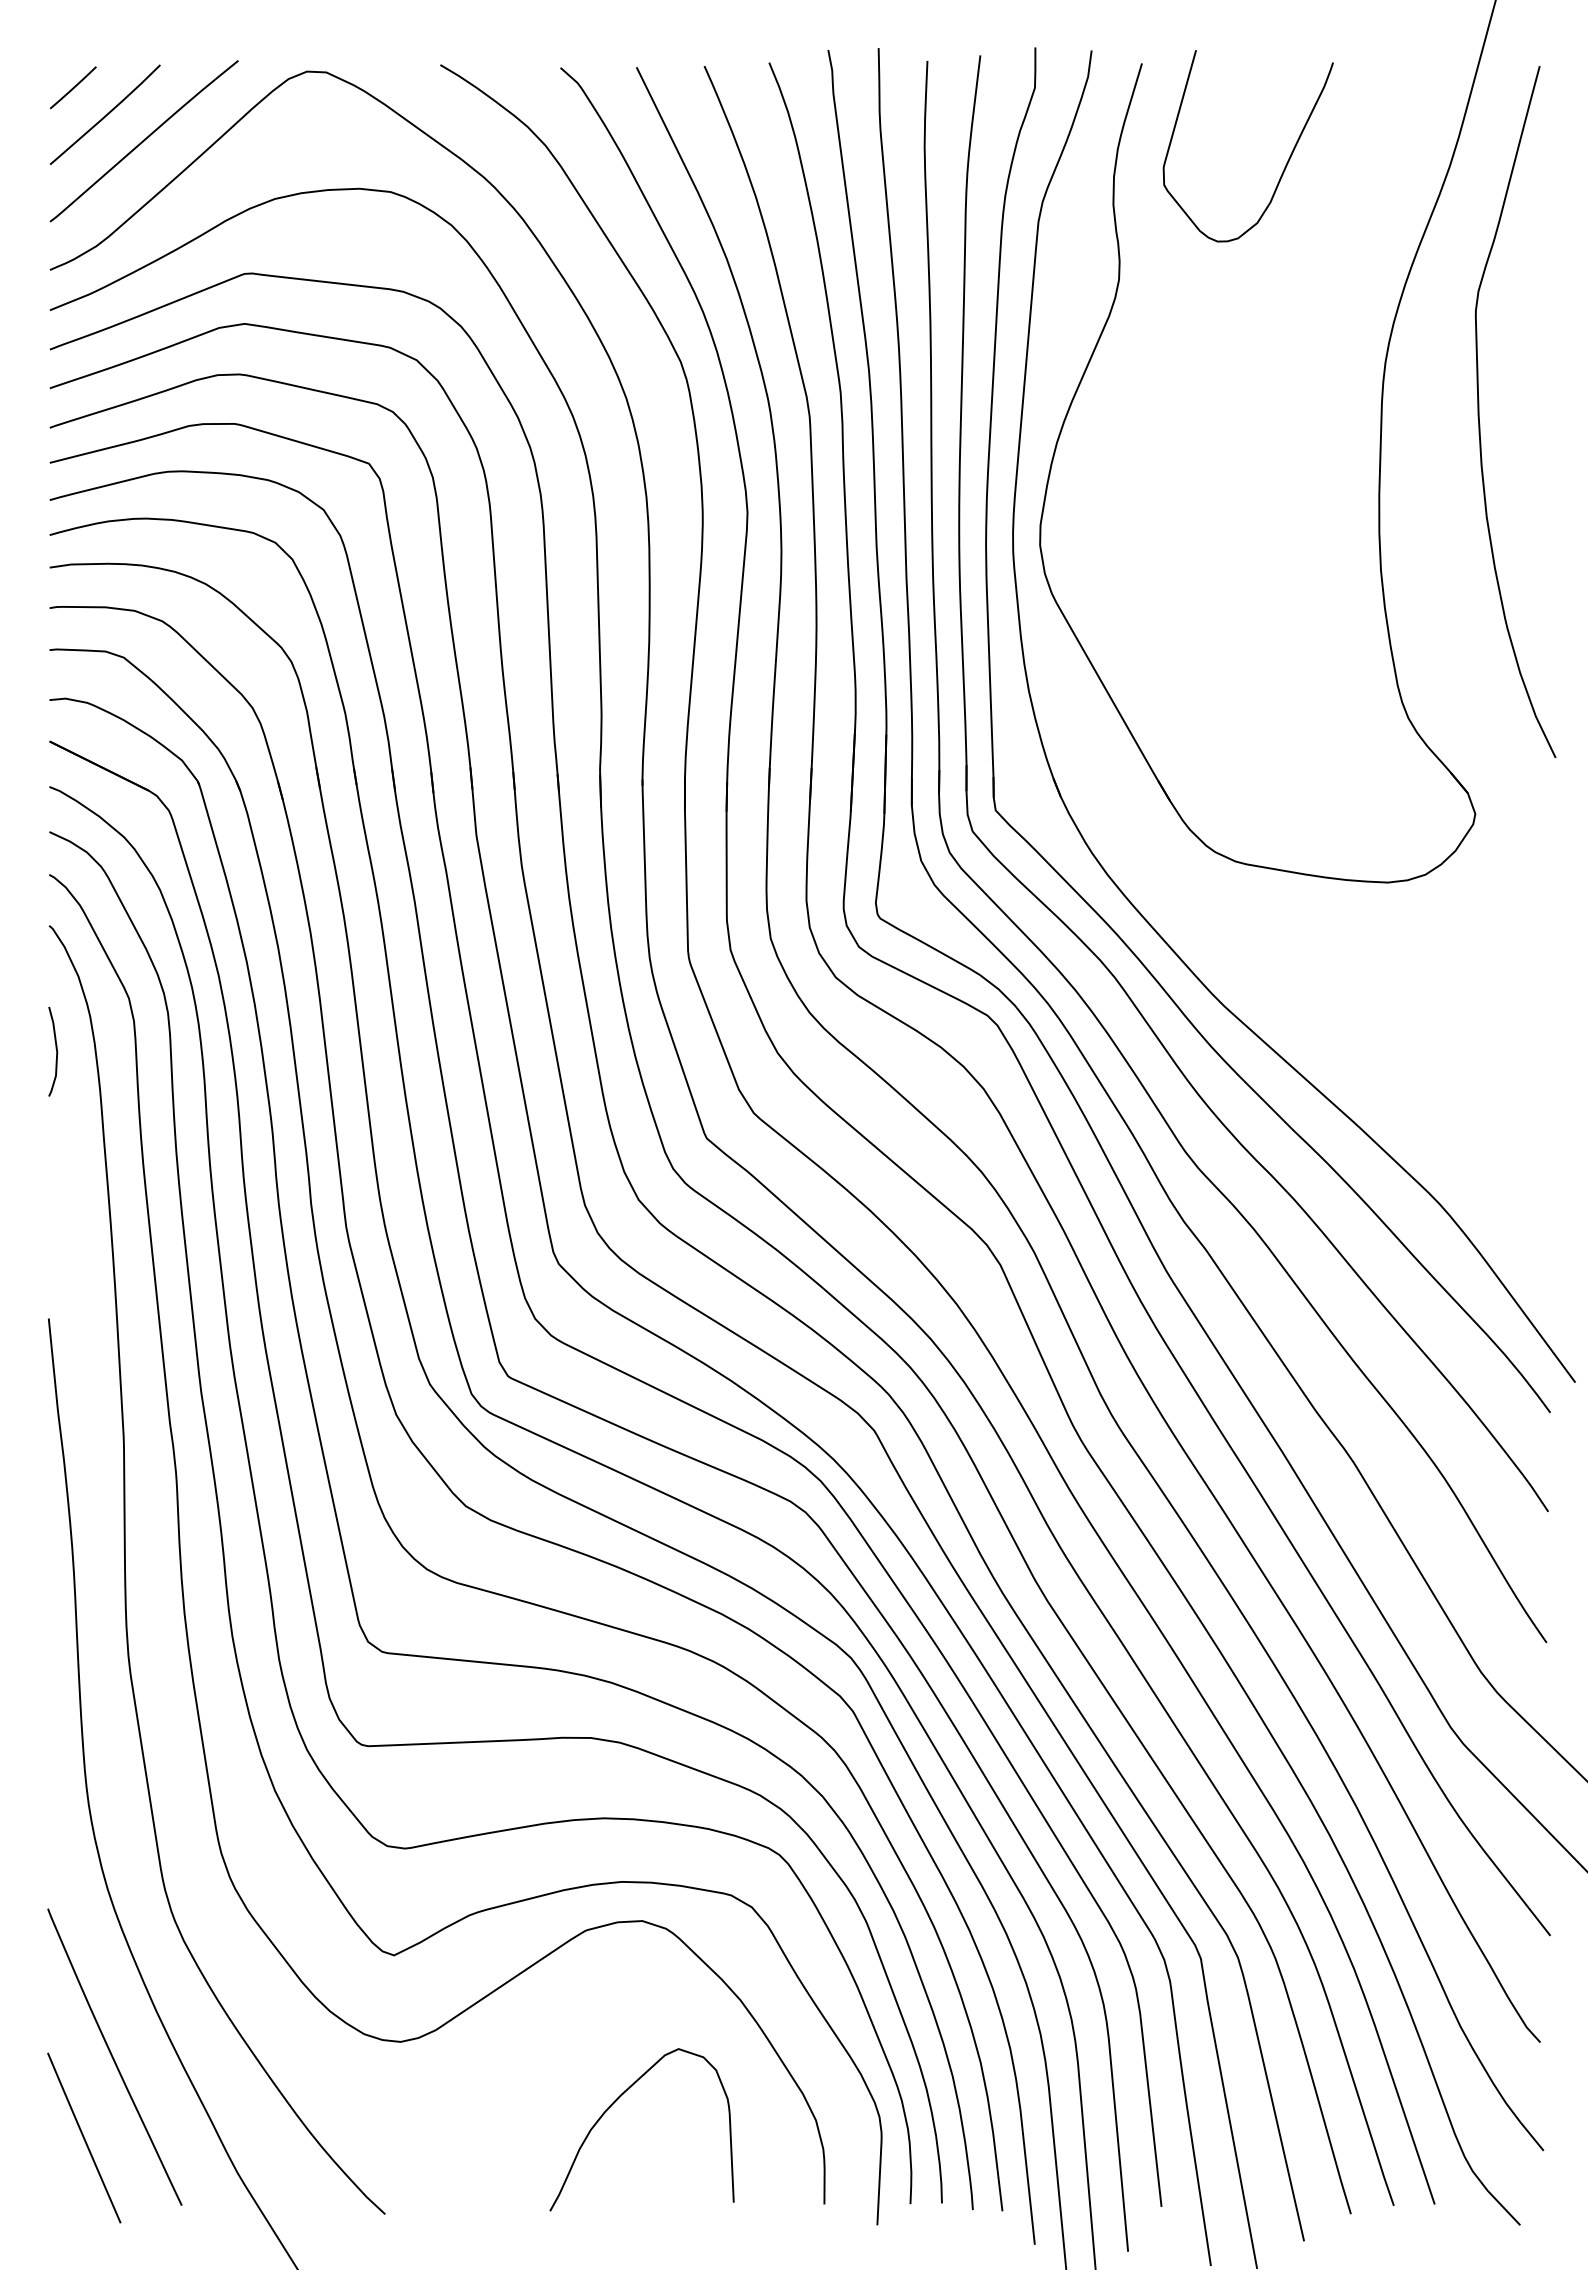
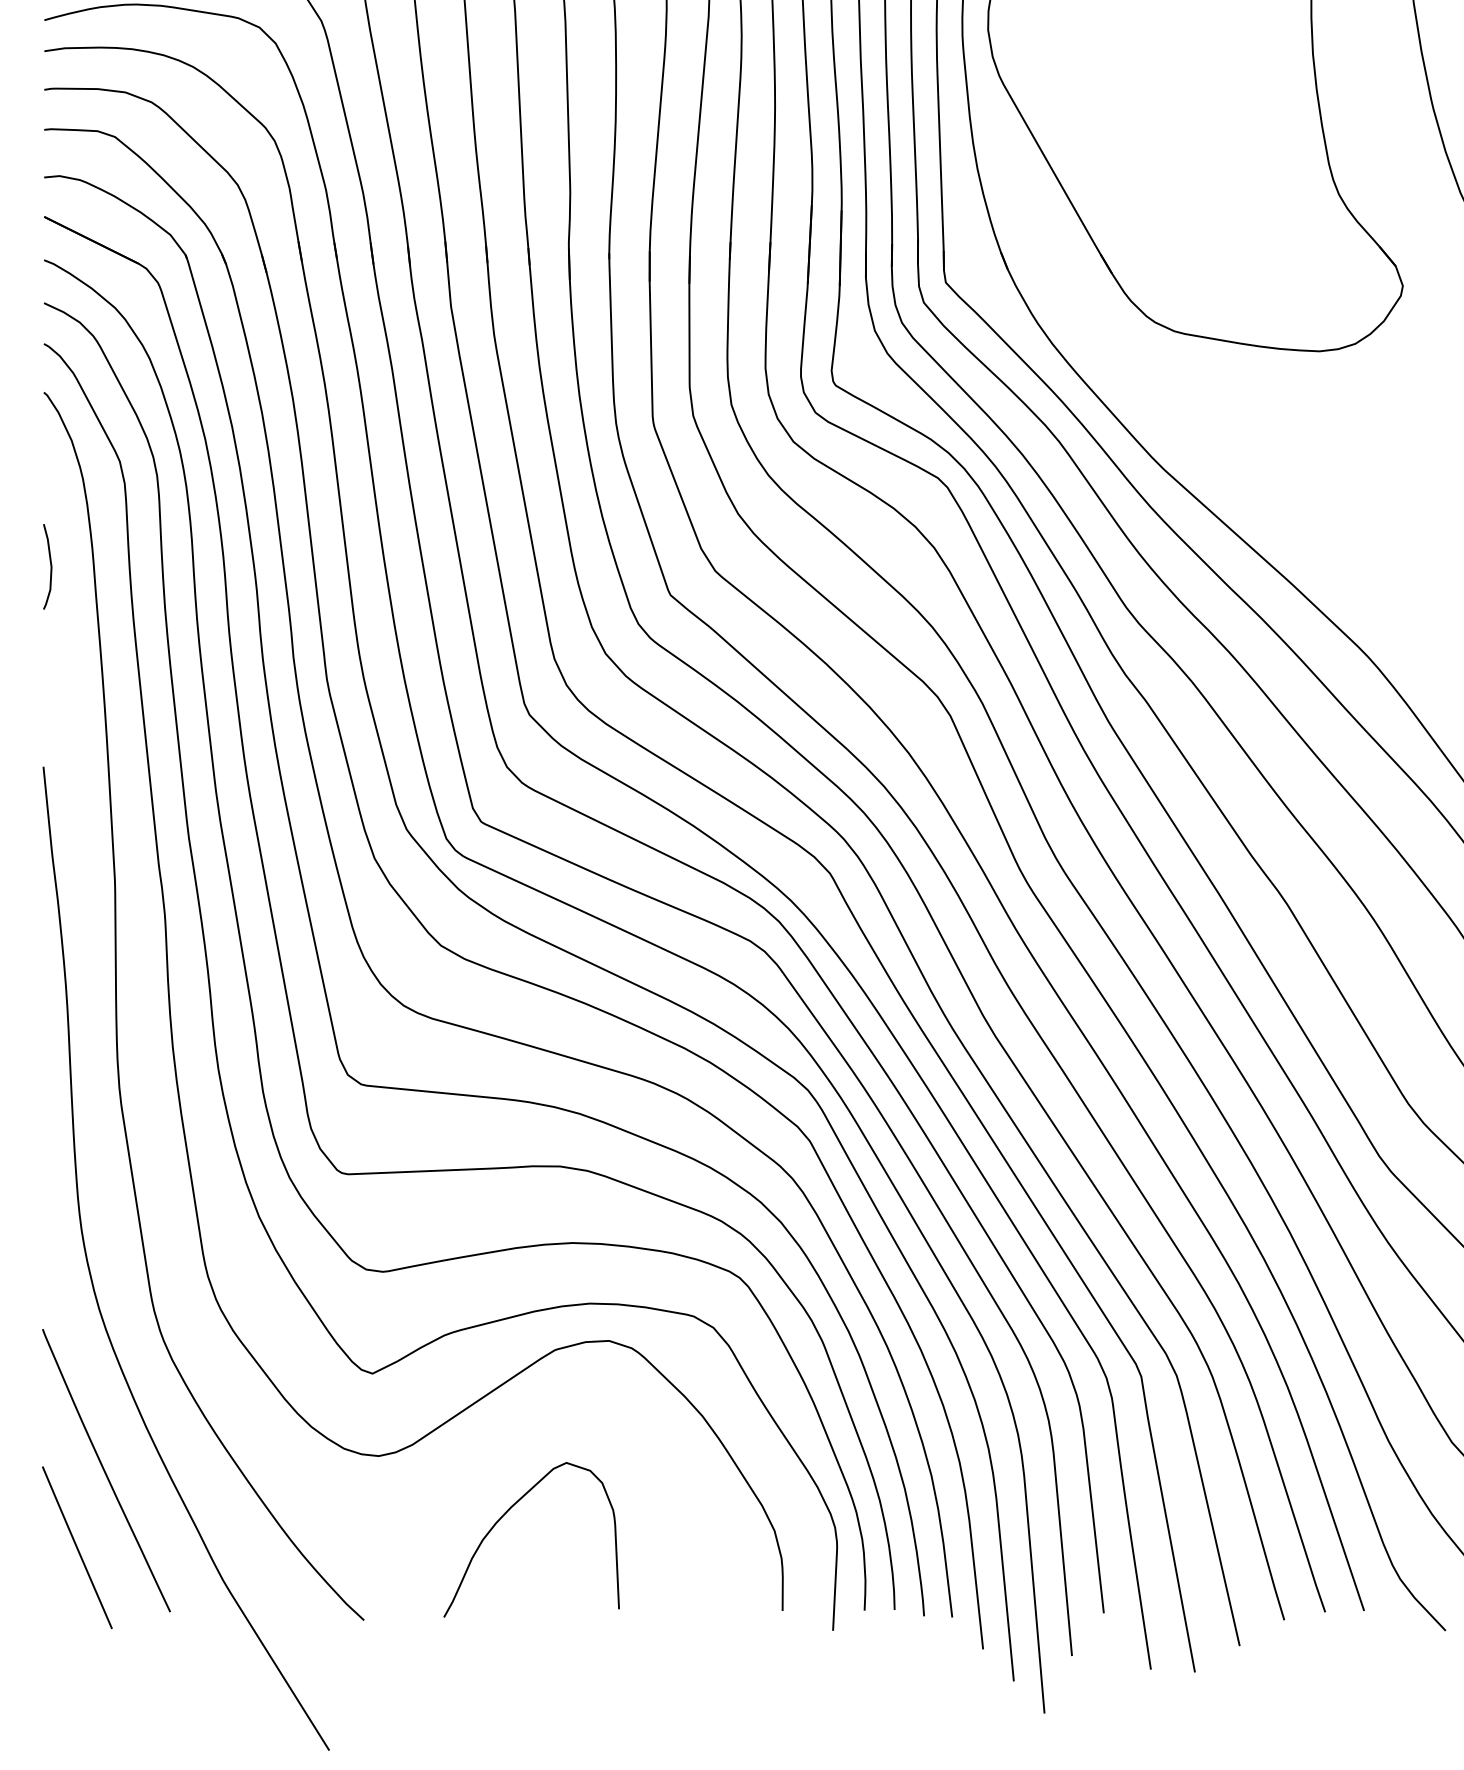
curve: (56, 1051) -> (50, 566), moved
curve: (615, 2102) -> (506, 1513), moved

